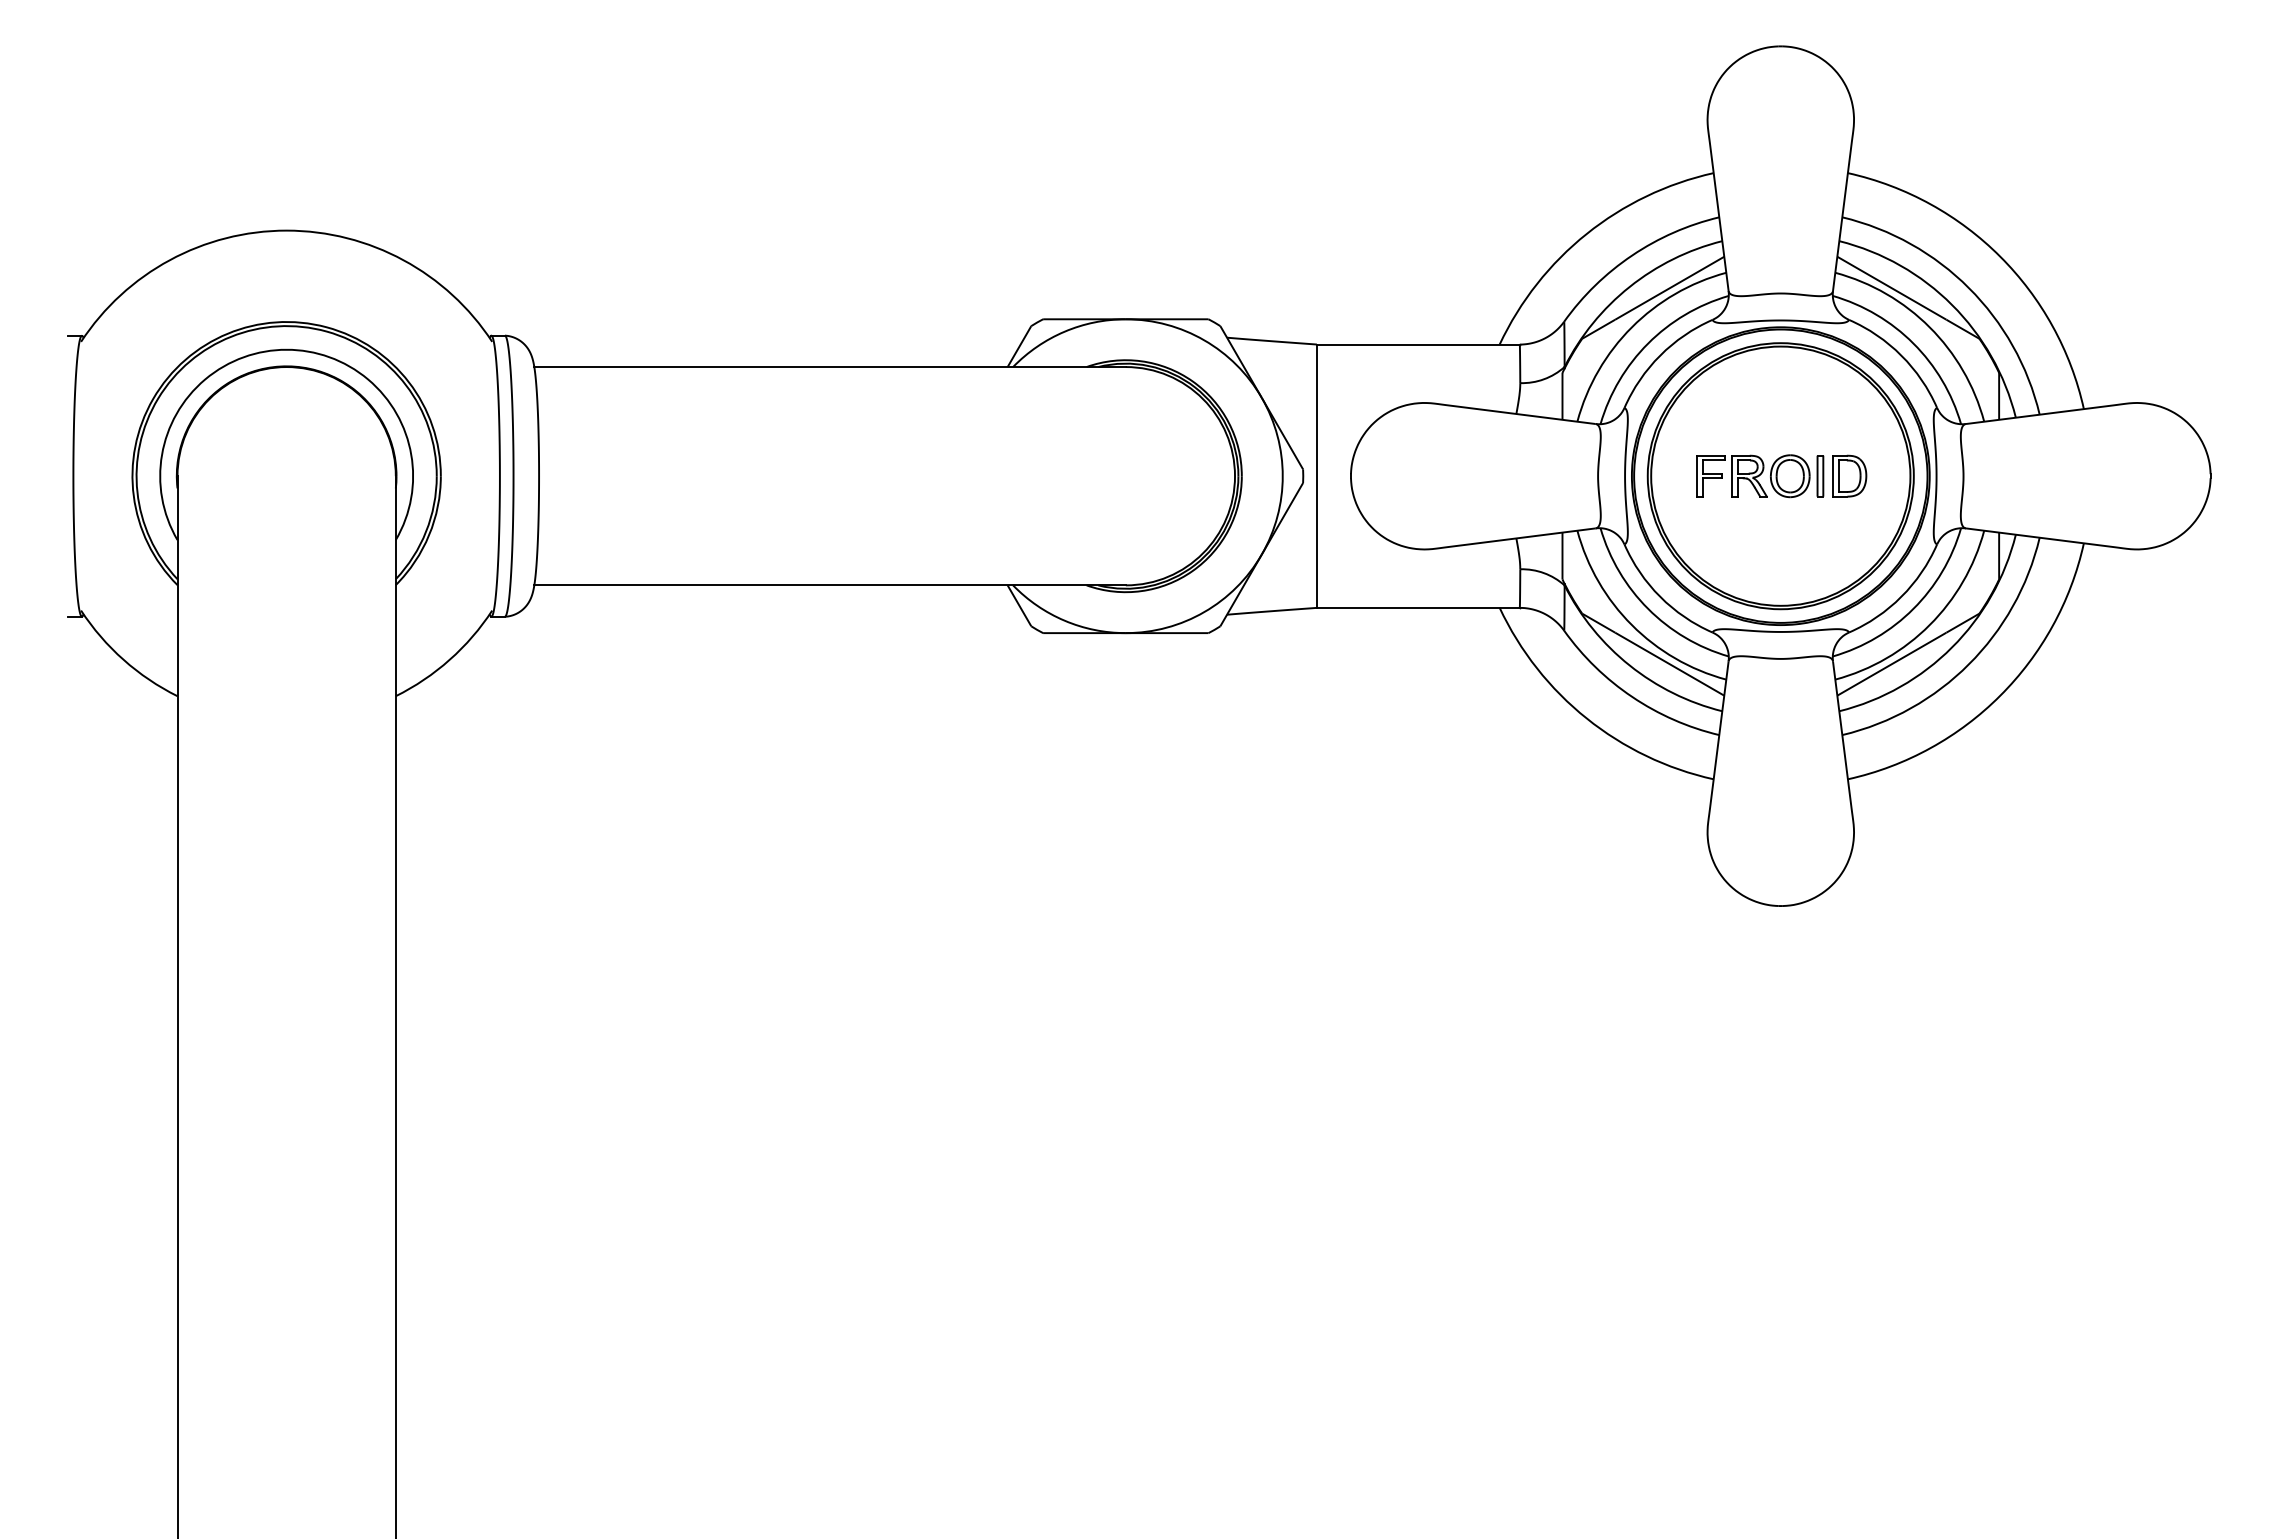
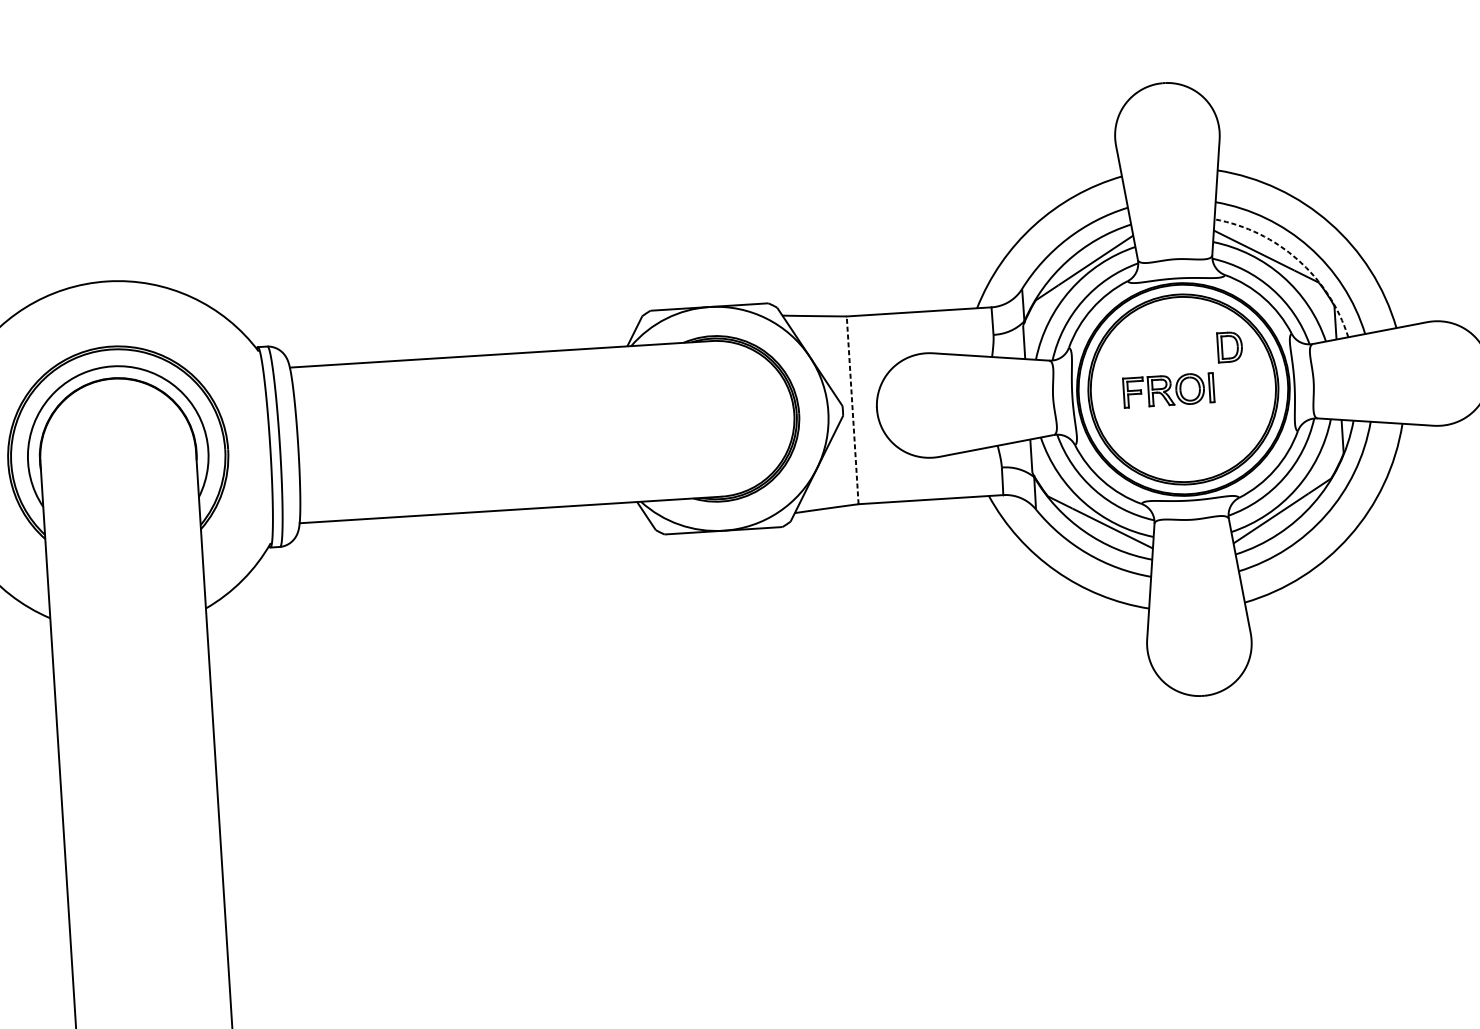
arc: (1952, 304) -> (1298, 259), solid -> dashed
part: (1849, 475) -> (1229, 346), moved
line: (1316, 476) -> (852, 410), solid -> dashed

